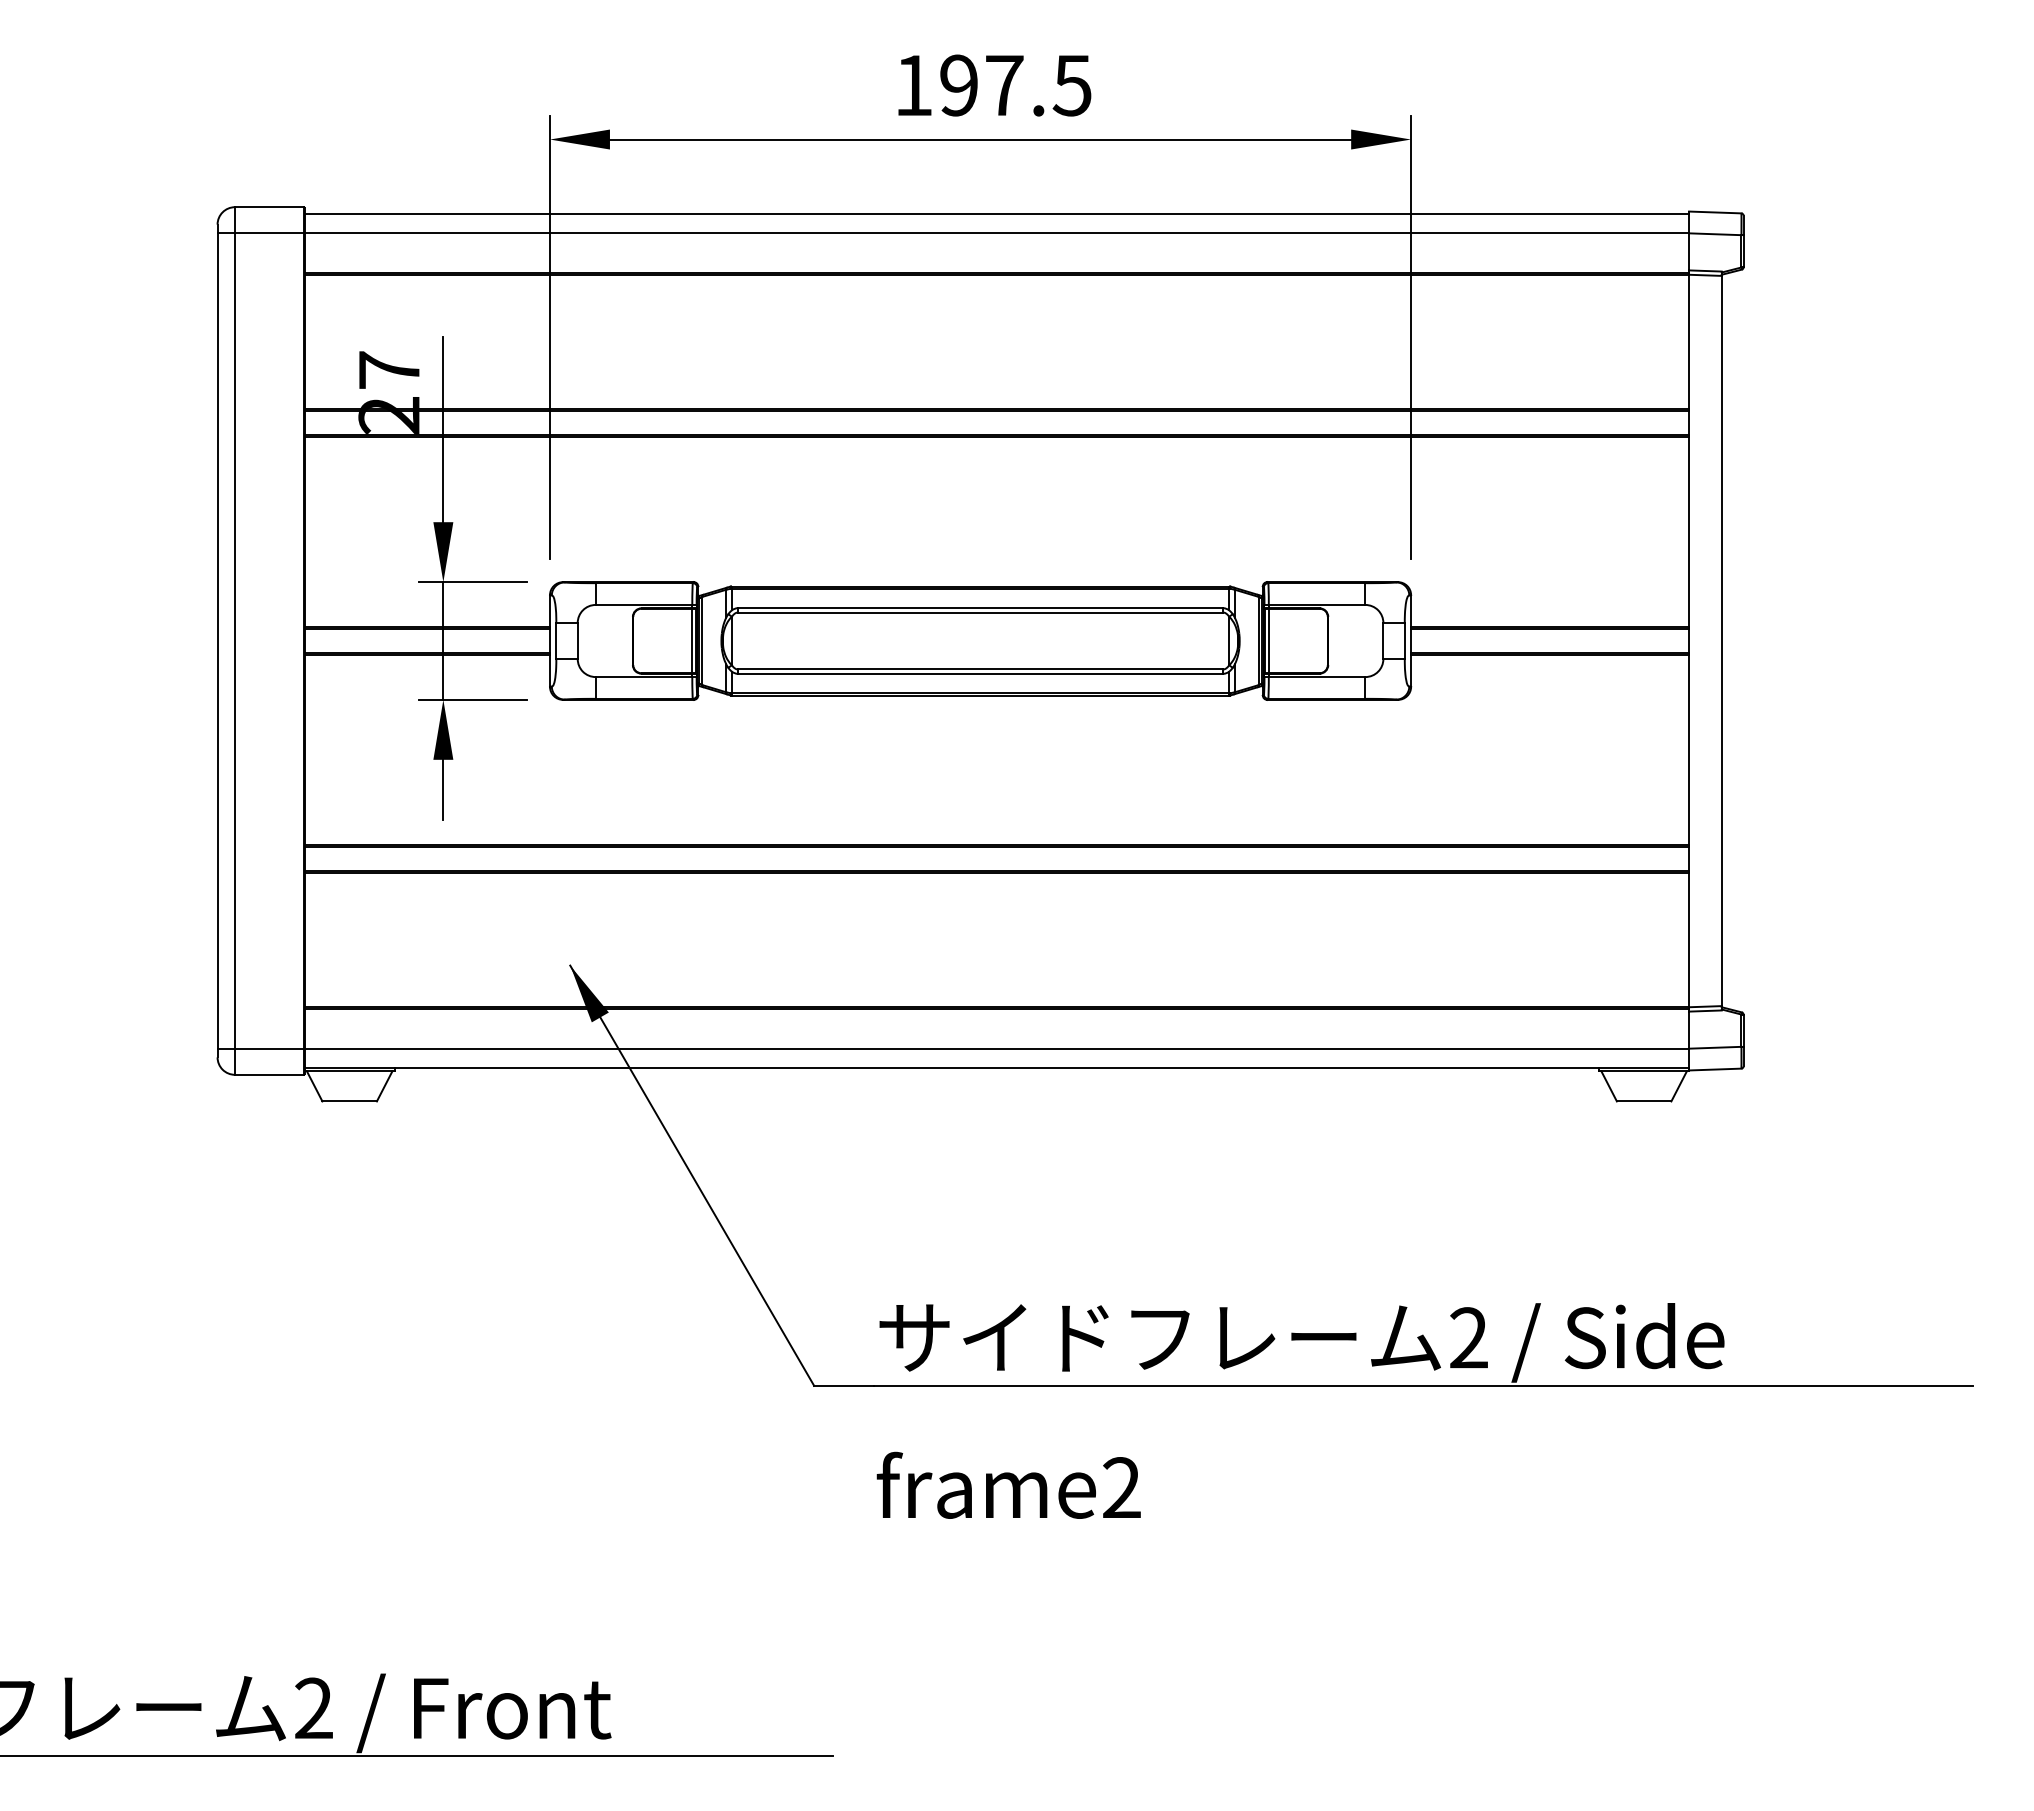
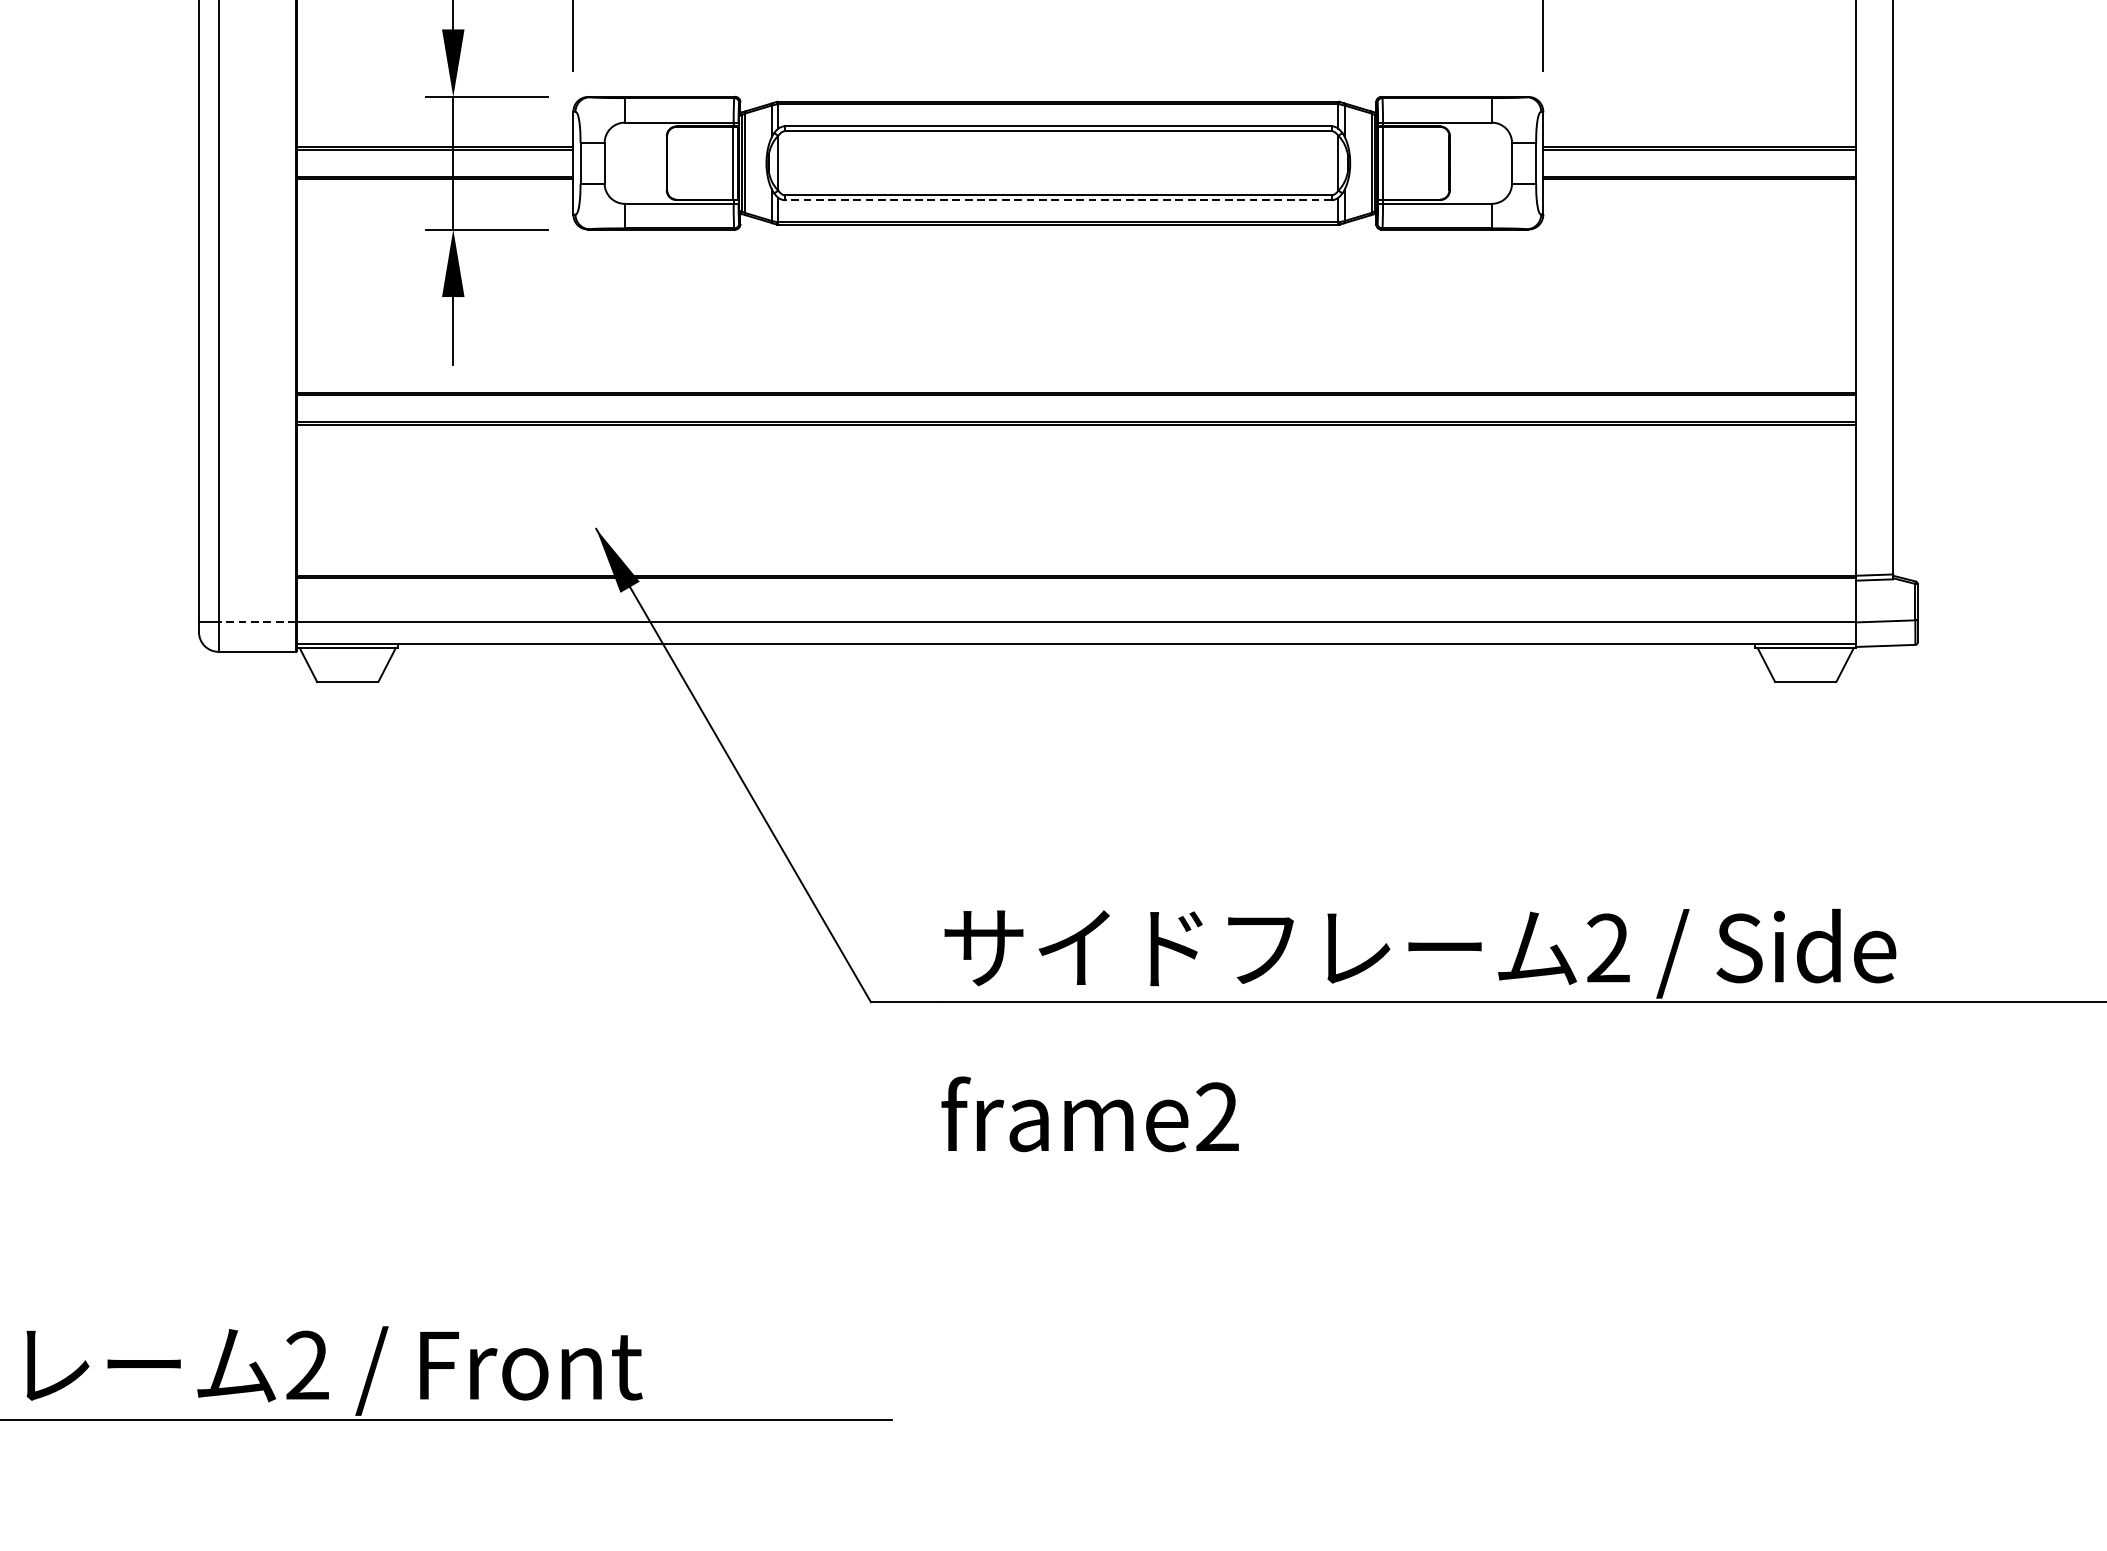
line: (980, 673) -> (1058, 199), solid -> dashed
line: (268, 1048) -> (256, 622), solid -> dashed

